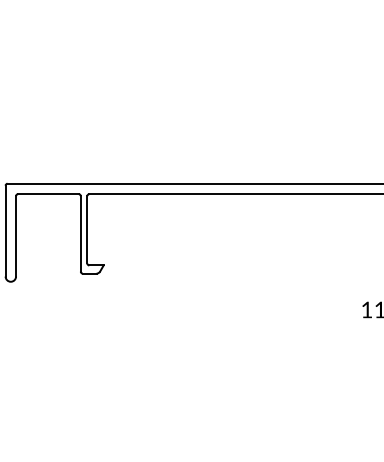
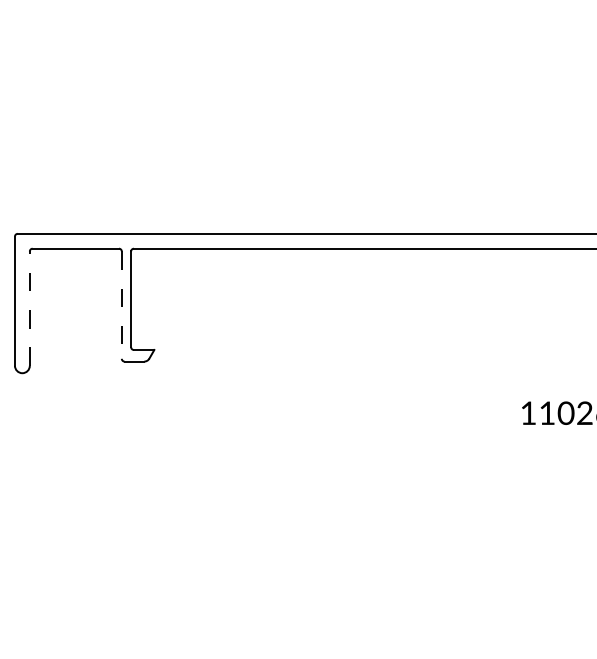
line: (80, 234) -> (121, 305), solid -> dashed
line: (15, 236) -> (29, 308), solid -> dashed

